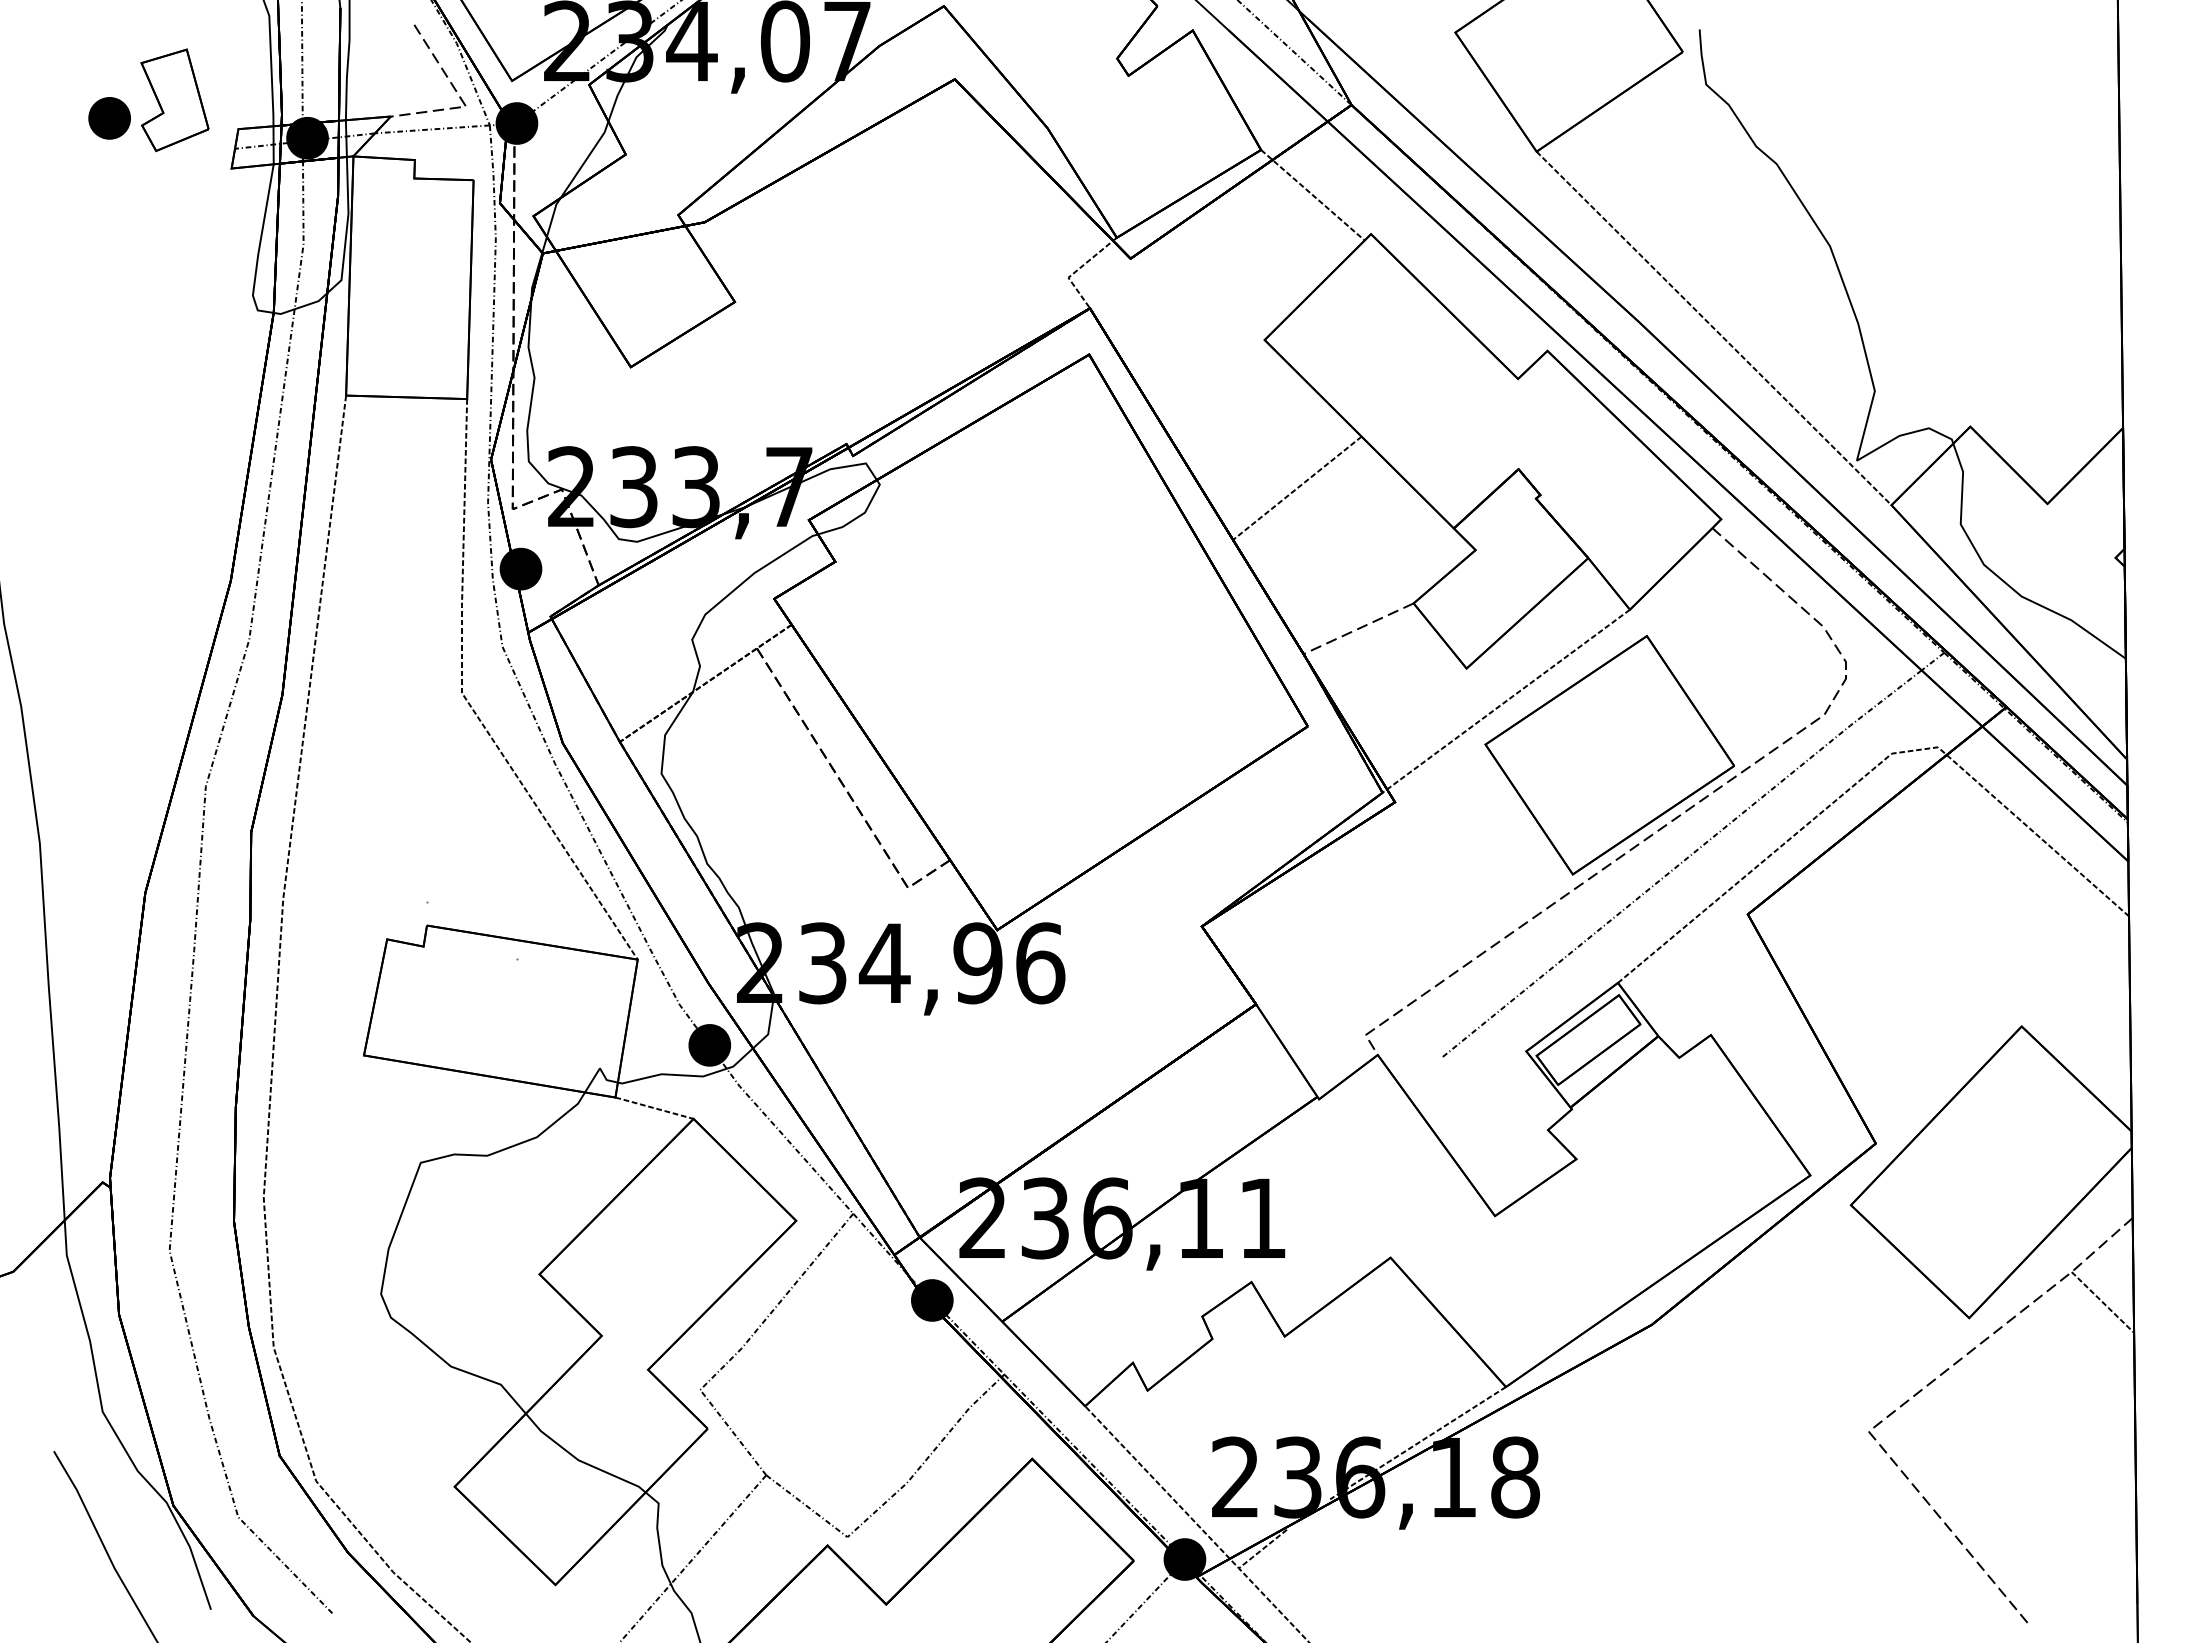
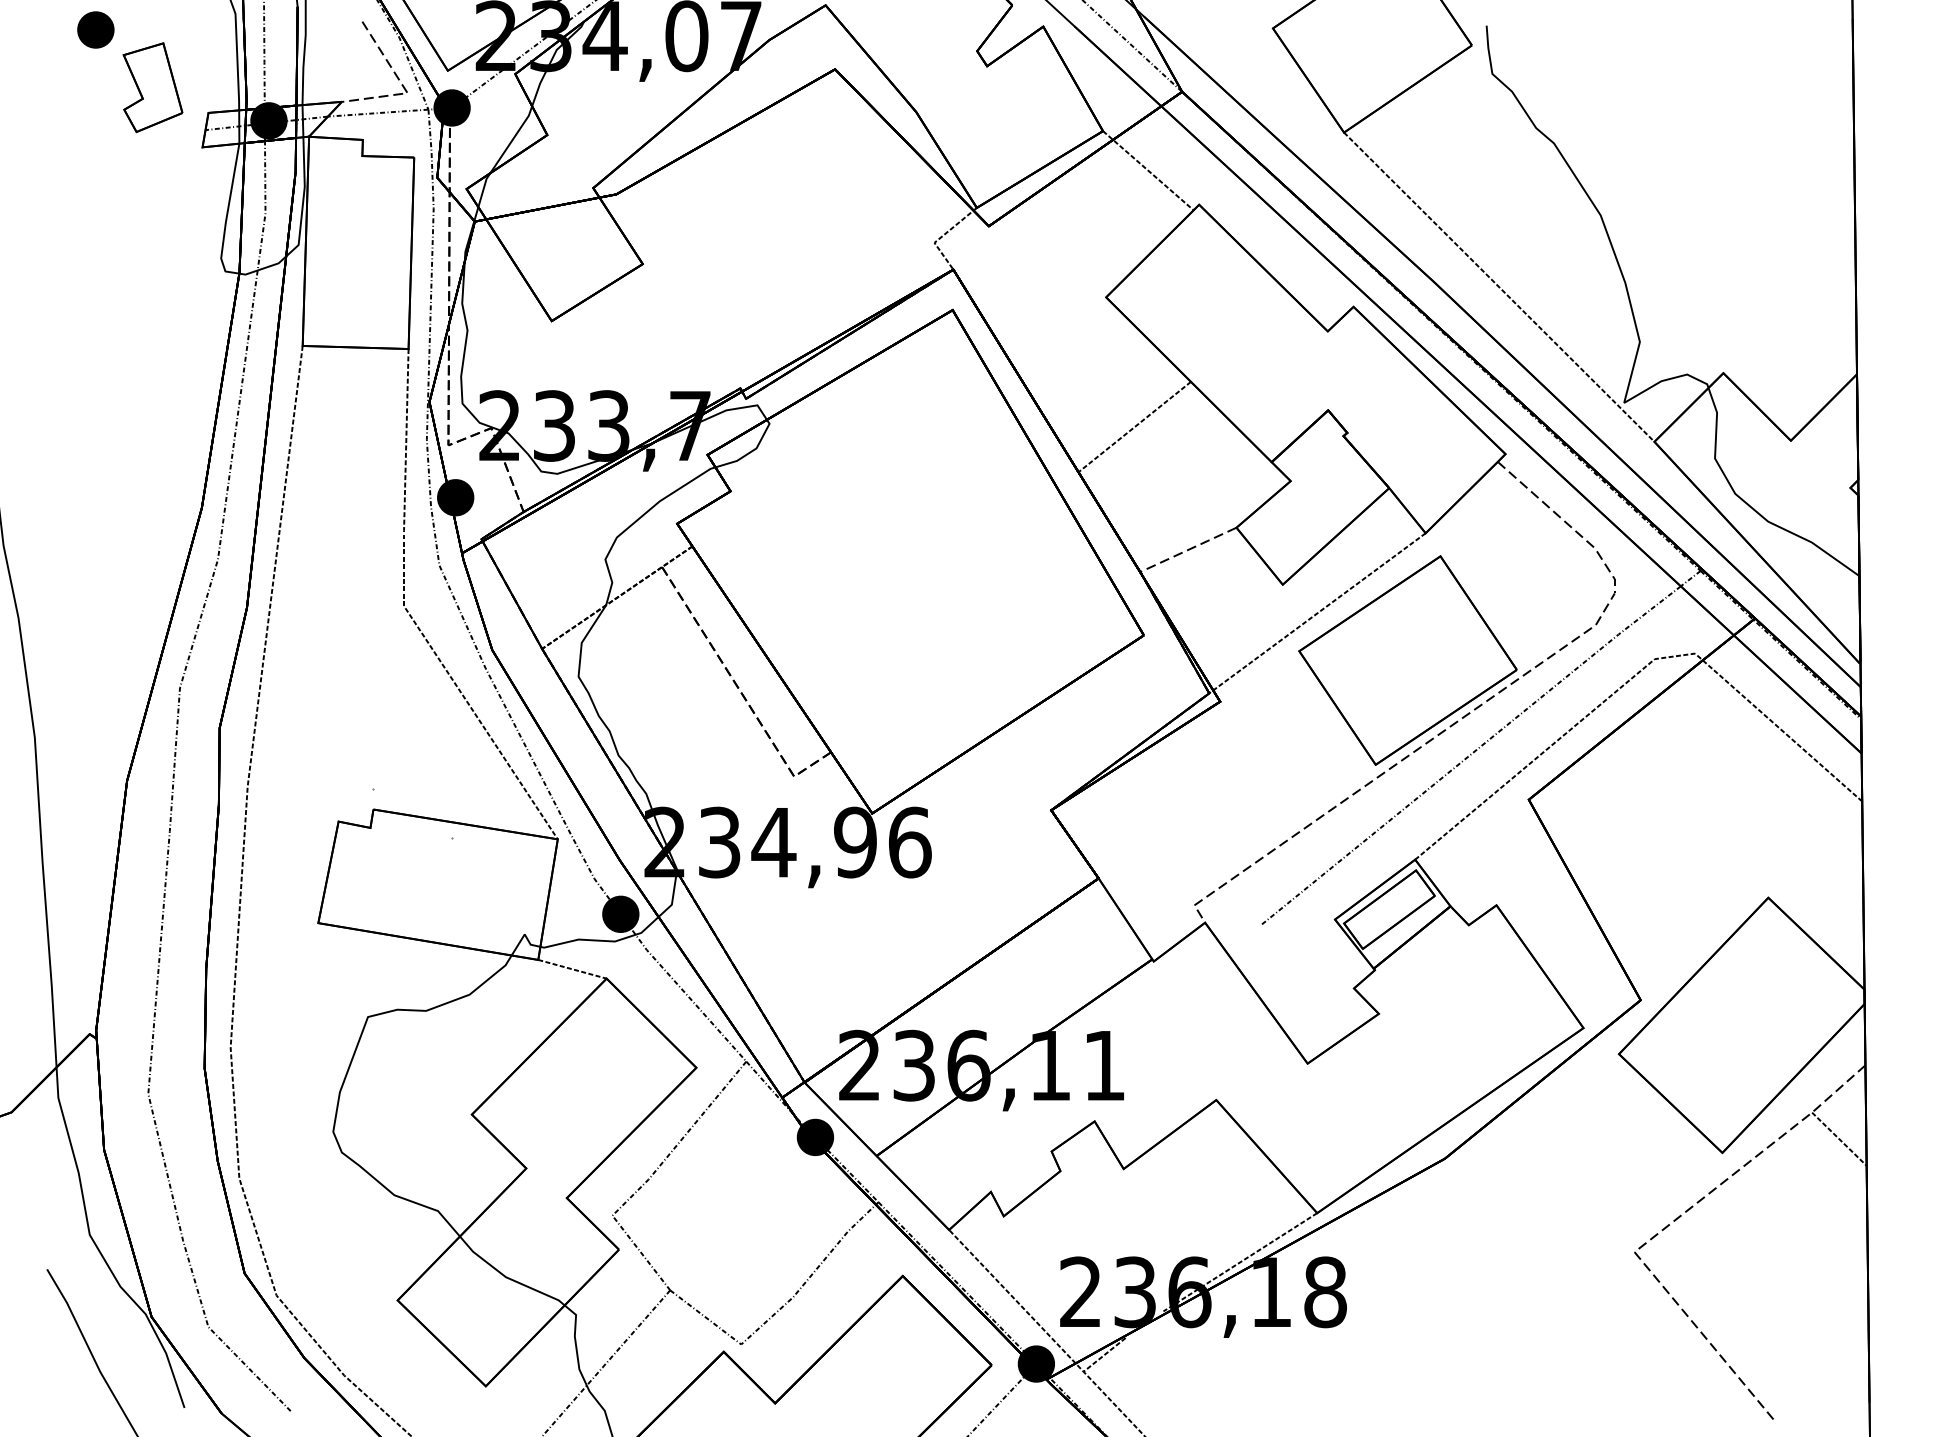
part: (109, 118) -> (95, 30), moved

